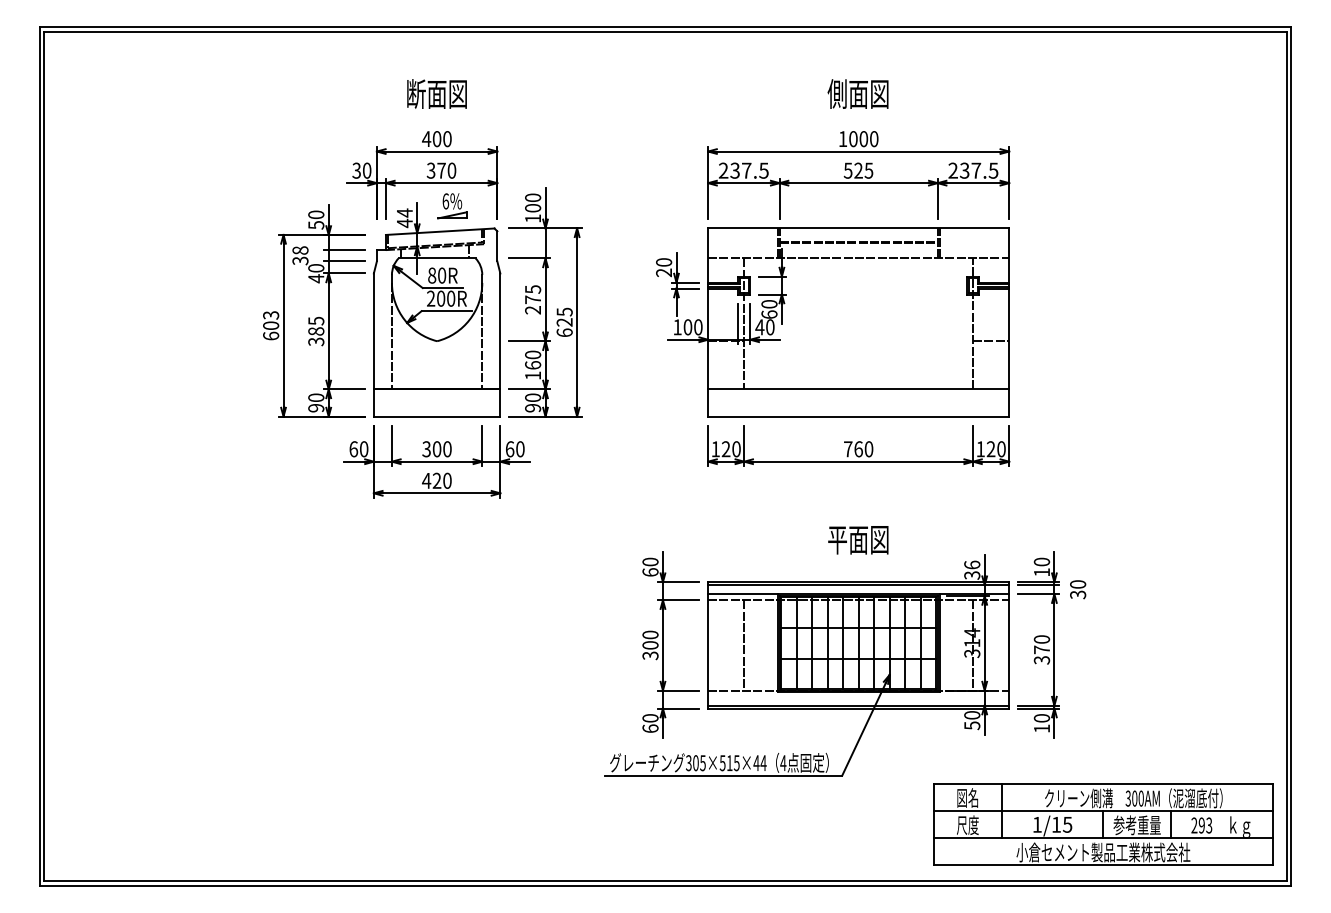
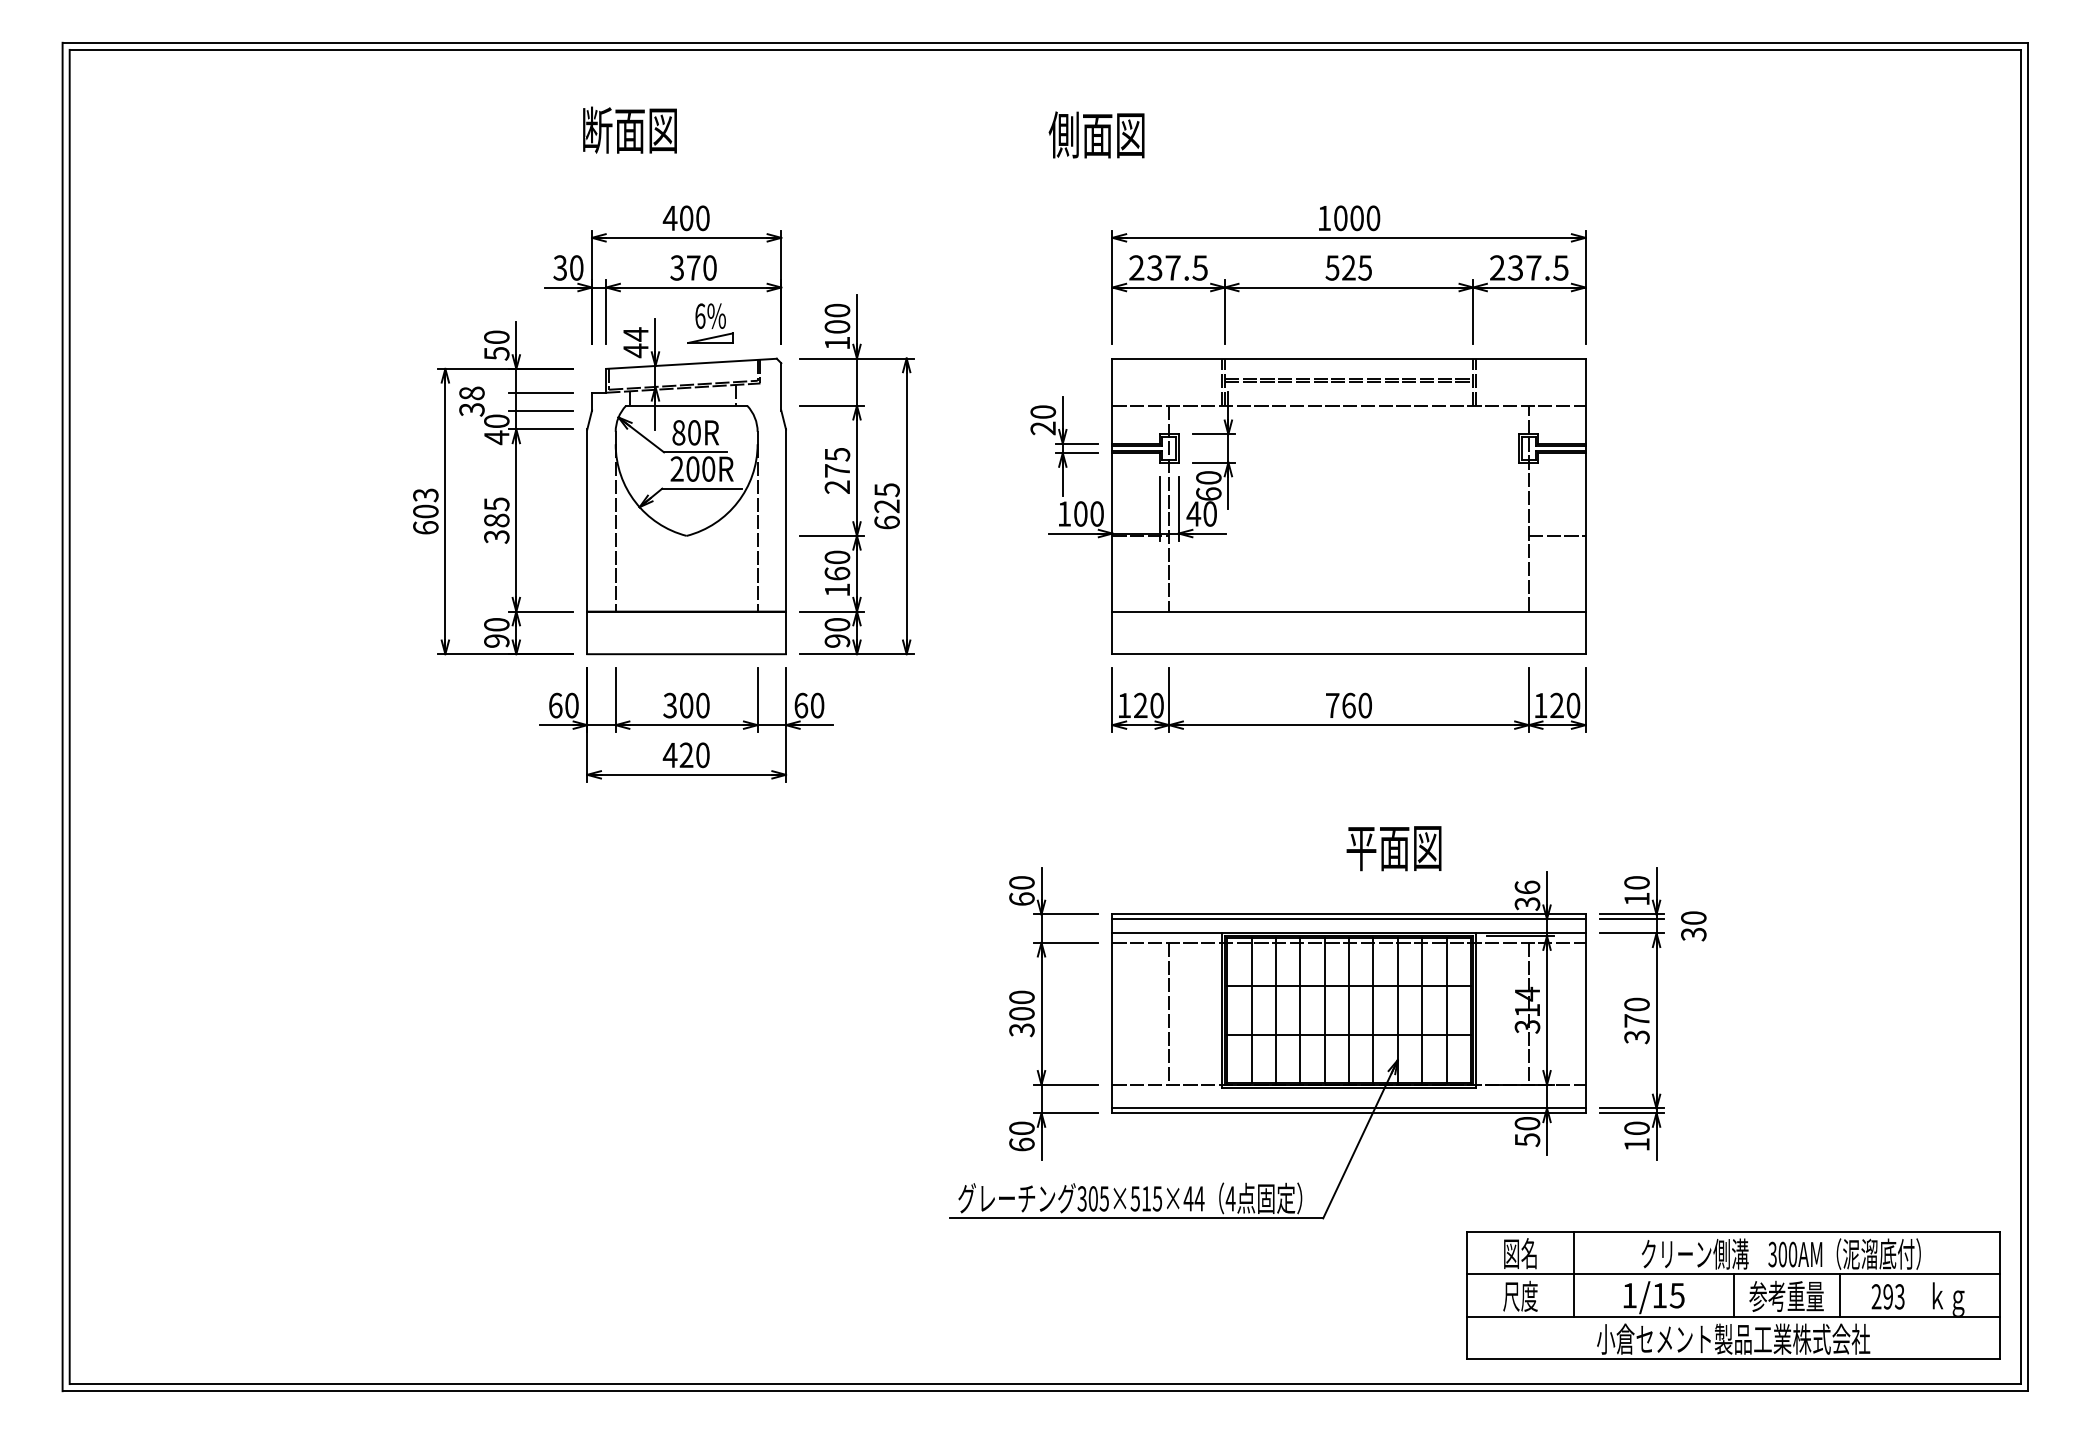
text: (436, 93) -> (629, 129), moved
text: (857, 93) -> (1095, 134), moved
text: (858, 540) -> (1394, 848), moved

